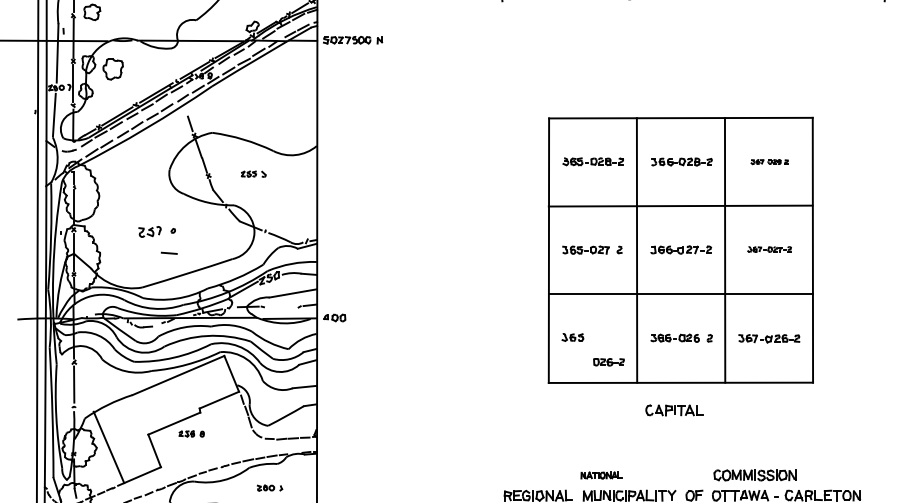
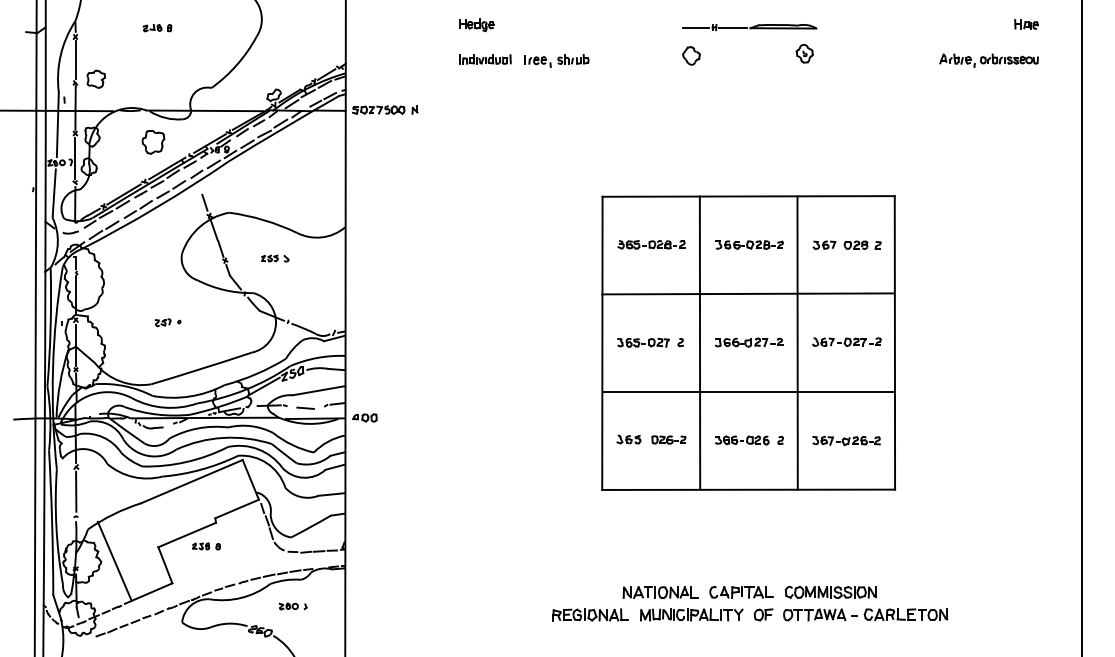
part: (113, 69) -> (153, 142), moved
part: (769, 161) -> (846, 244), size x1.67
part: (156, 231) -> (167, 322), size x0.62
part: (769, 249) -> (846, 341), size x1.43
line: (169, 252) -> (305, 407), moved
part: (608, 361) -> (668, 439), moved
part: (674, 410) -> (741, 592), moved
part: (601, 475) -> (660, 592), size x1.67

